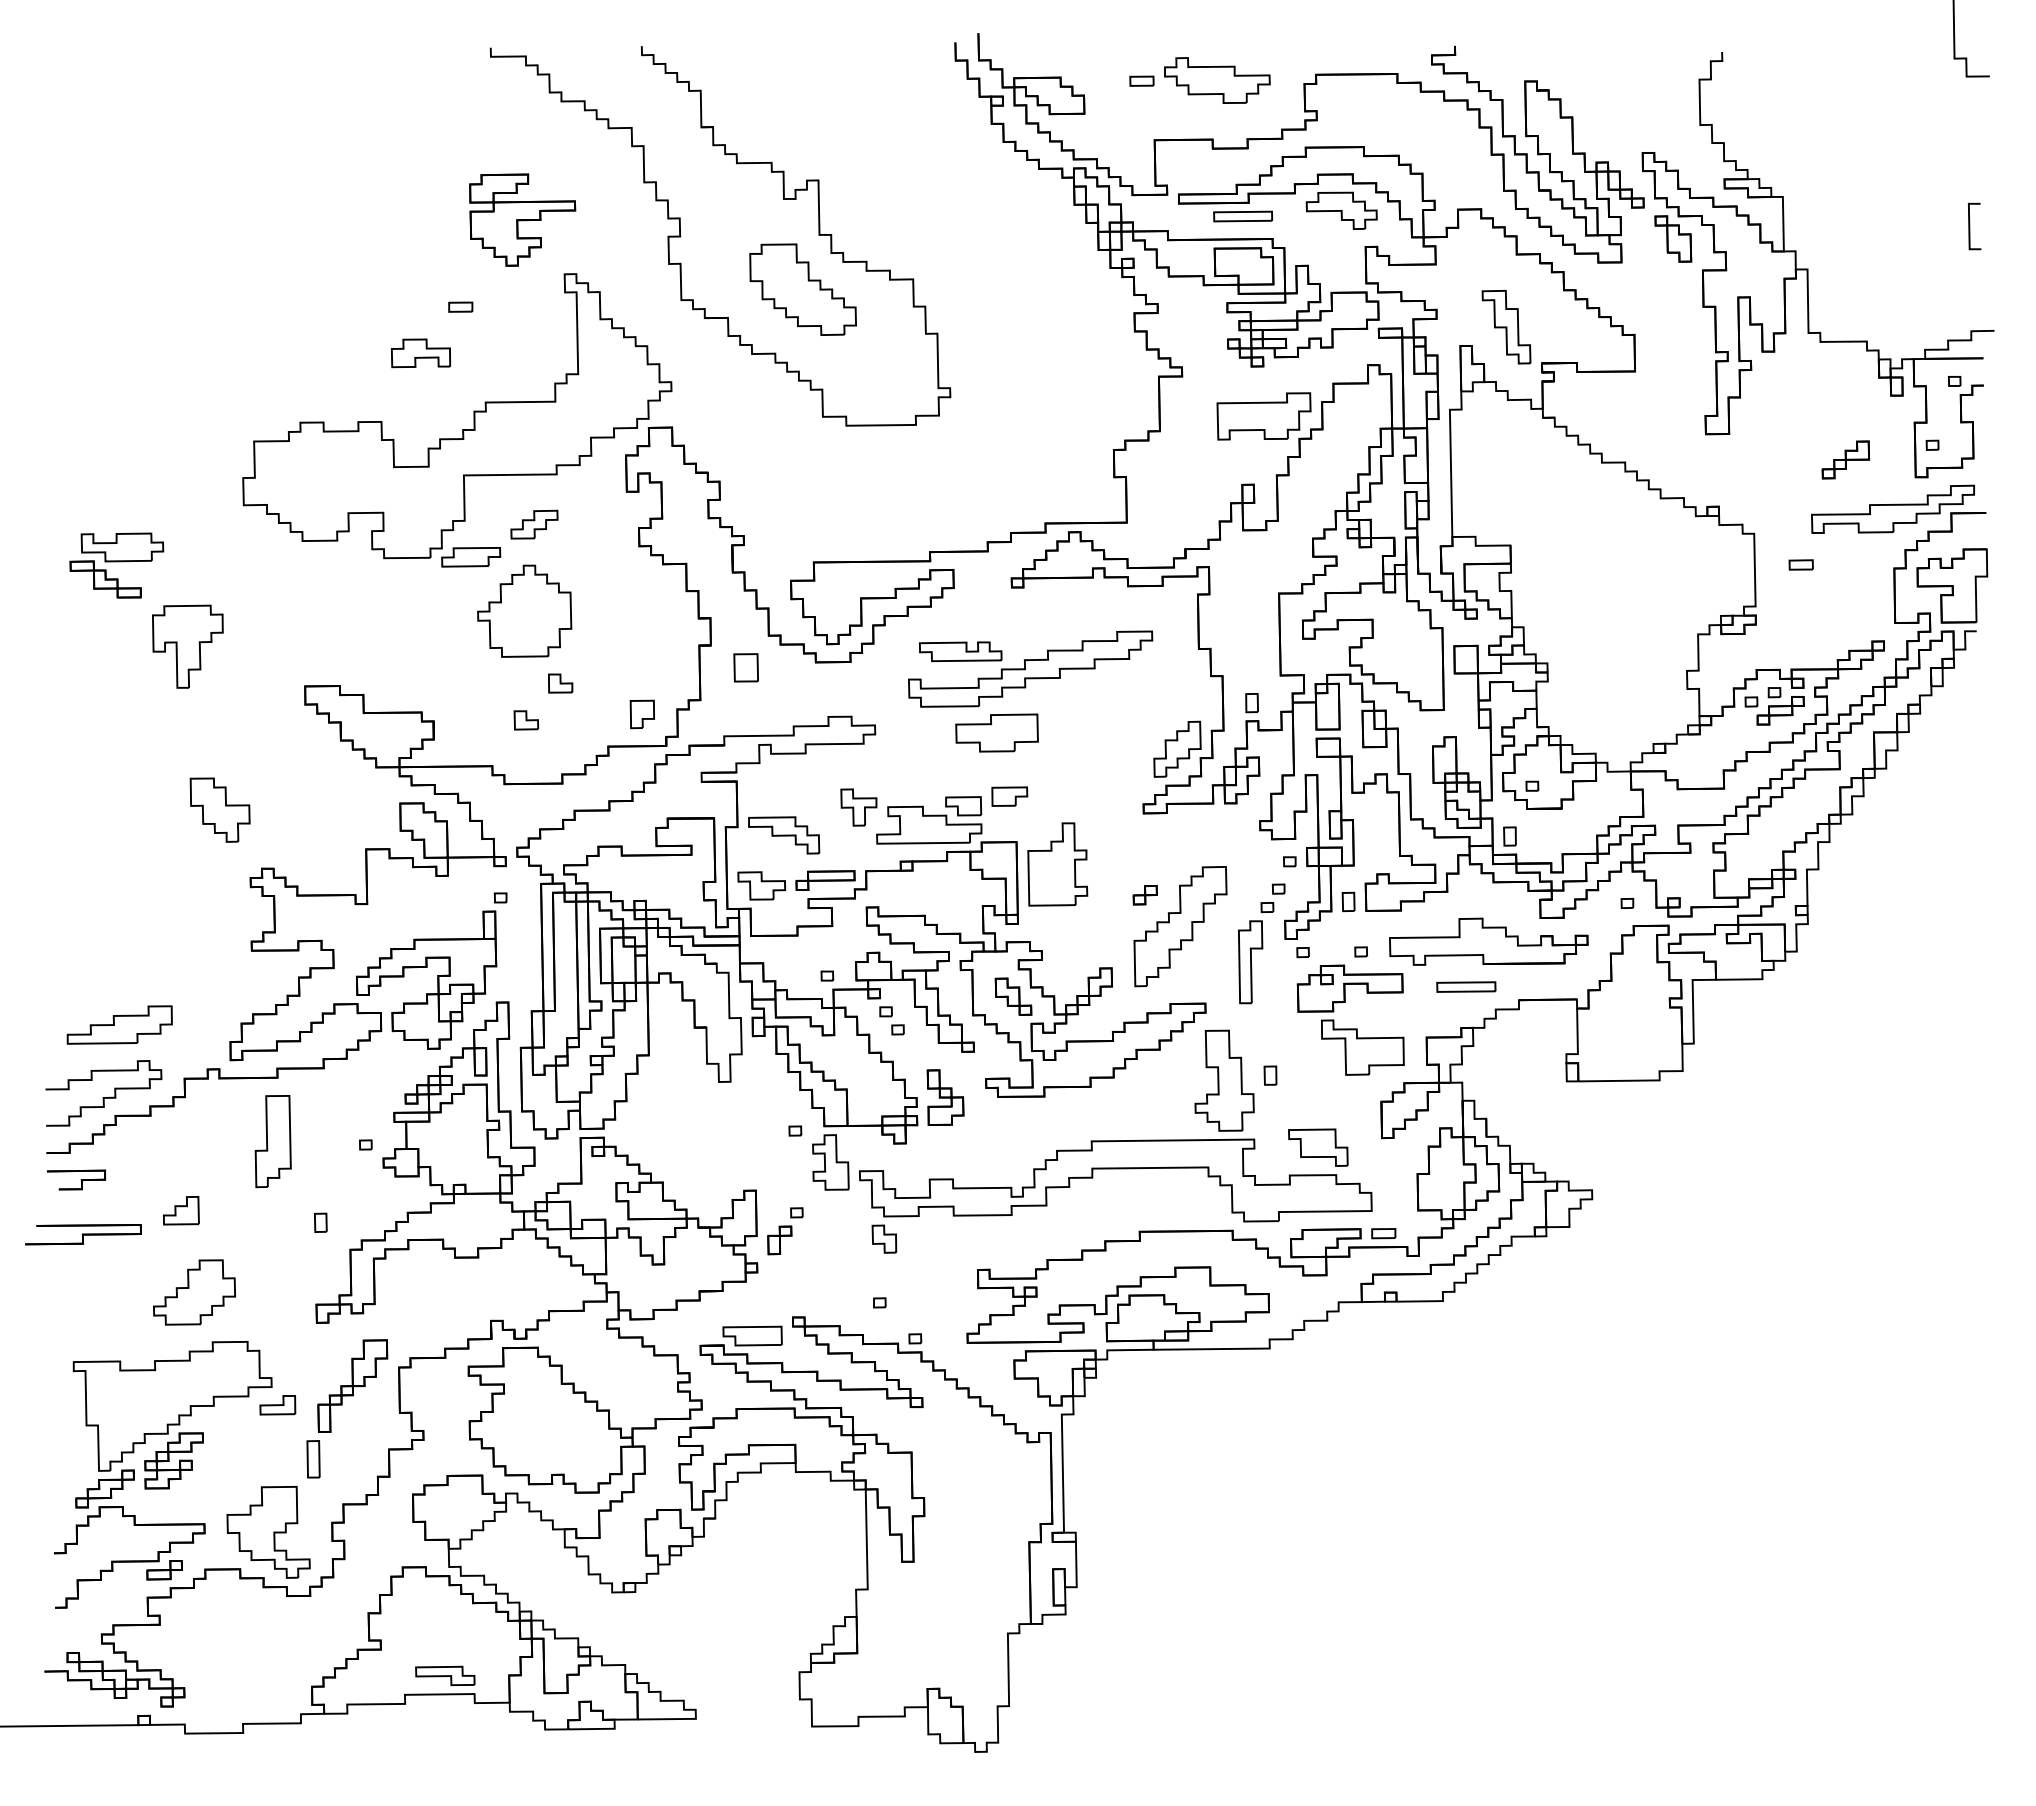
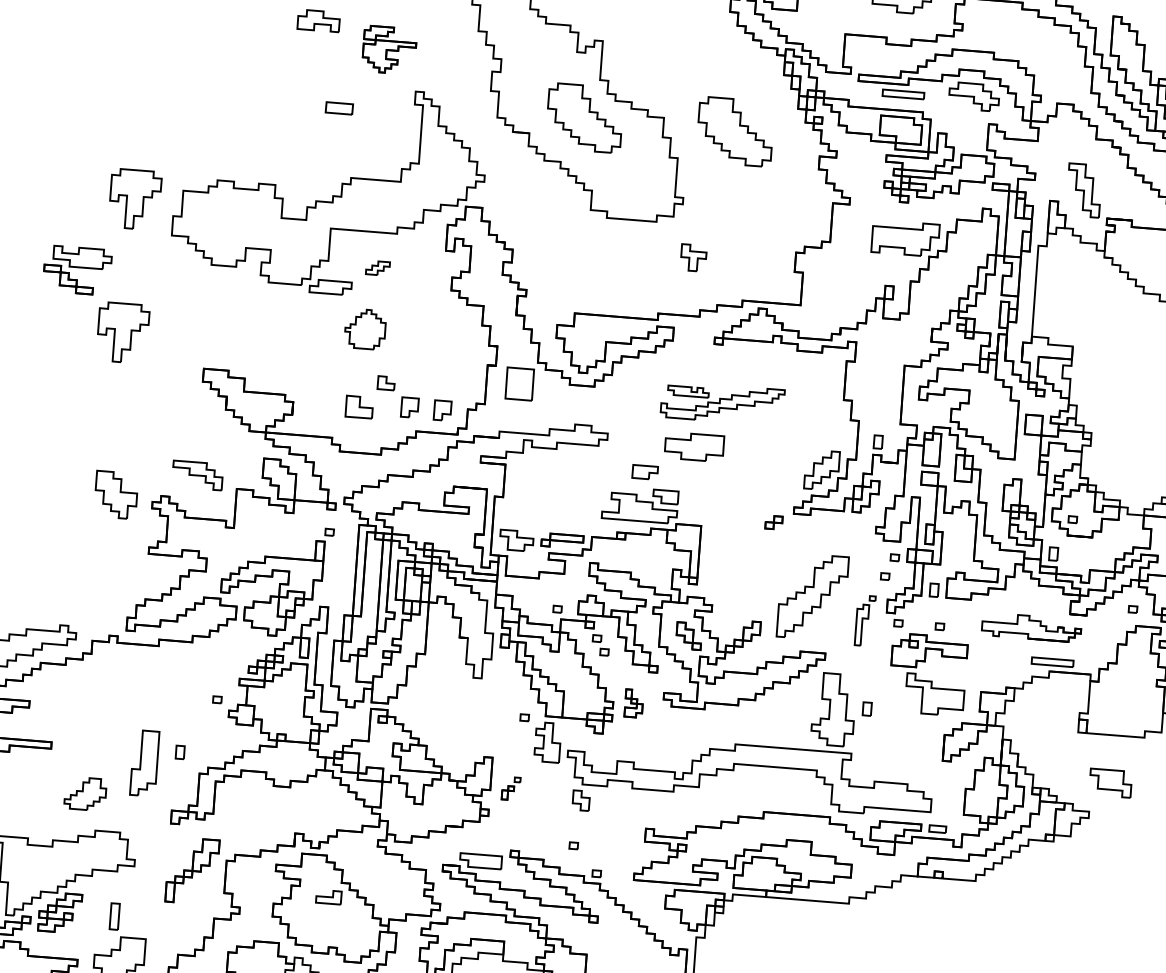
part: (522, 219) -> (389, 49), size x0.7
part: (1013, 289) -> (734, 131), added
part: (460, 306) -> (339, 107), size x1.6
part: (420, 353) -> (318, 21), moved
part: (187, 459) -> (134, 199), added
part: (534, 524) -> (377, 268), size x0.7
part: (524, 610) -> (365, 328), size x0.6
part: (745, 667) -> (519, 383), size x1.6
part: (1030, 668) -> (722, 403), size x0.7
part: (595, 714) -> (409, 407), added
part: (526, 720) -> (359, 407), size x1.6
part: (1009, 796) -> (644, 472), moved
part: (858, 807) -> (693, 257), moved
part: (219, 809) -> (115, 494), moved
part: (784, 835) -> (198, 475), moved
part: (1057, 864) -> (728, 544), removed
part: (1144, 895) -> (773, 522), moved
part: (1488, 941) -> (1031, 627), size x0.7
part: (1256, 953) -> (865, 621), size x0.7
part: (1466, 986) -> (1052, 661), moved
part: (119, 1024) -> (49, 597), removed
part: (945, 1097) -> (633, 703), size x0.7
part: (272, 1141) -> (144, 763), moved
part: (1318, 1147) -> (1110, 782), moved
part: (181, 1210) -> (81, 734), removed
part: (785, 1231) -> (511, 788), size x0.7
part: (194, 1292) -> (85, 793), size x0.7
part: (277, 1405) -> (328, 897), moved
part: (313, 1459) -> (114, 916), moved

